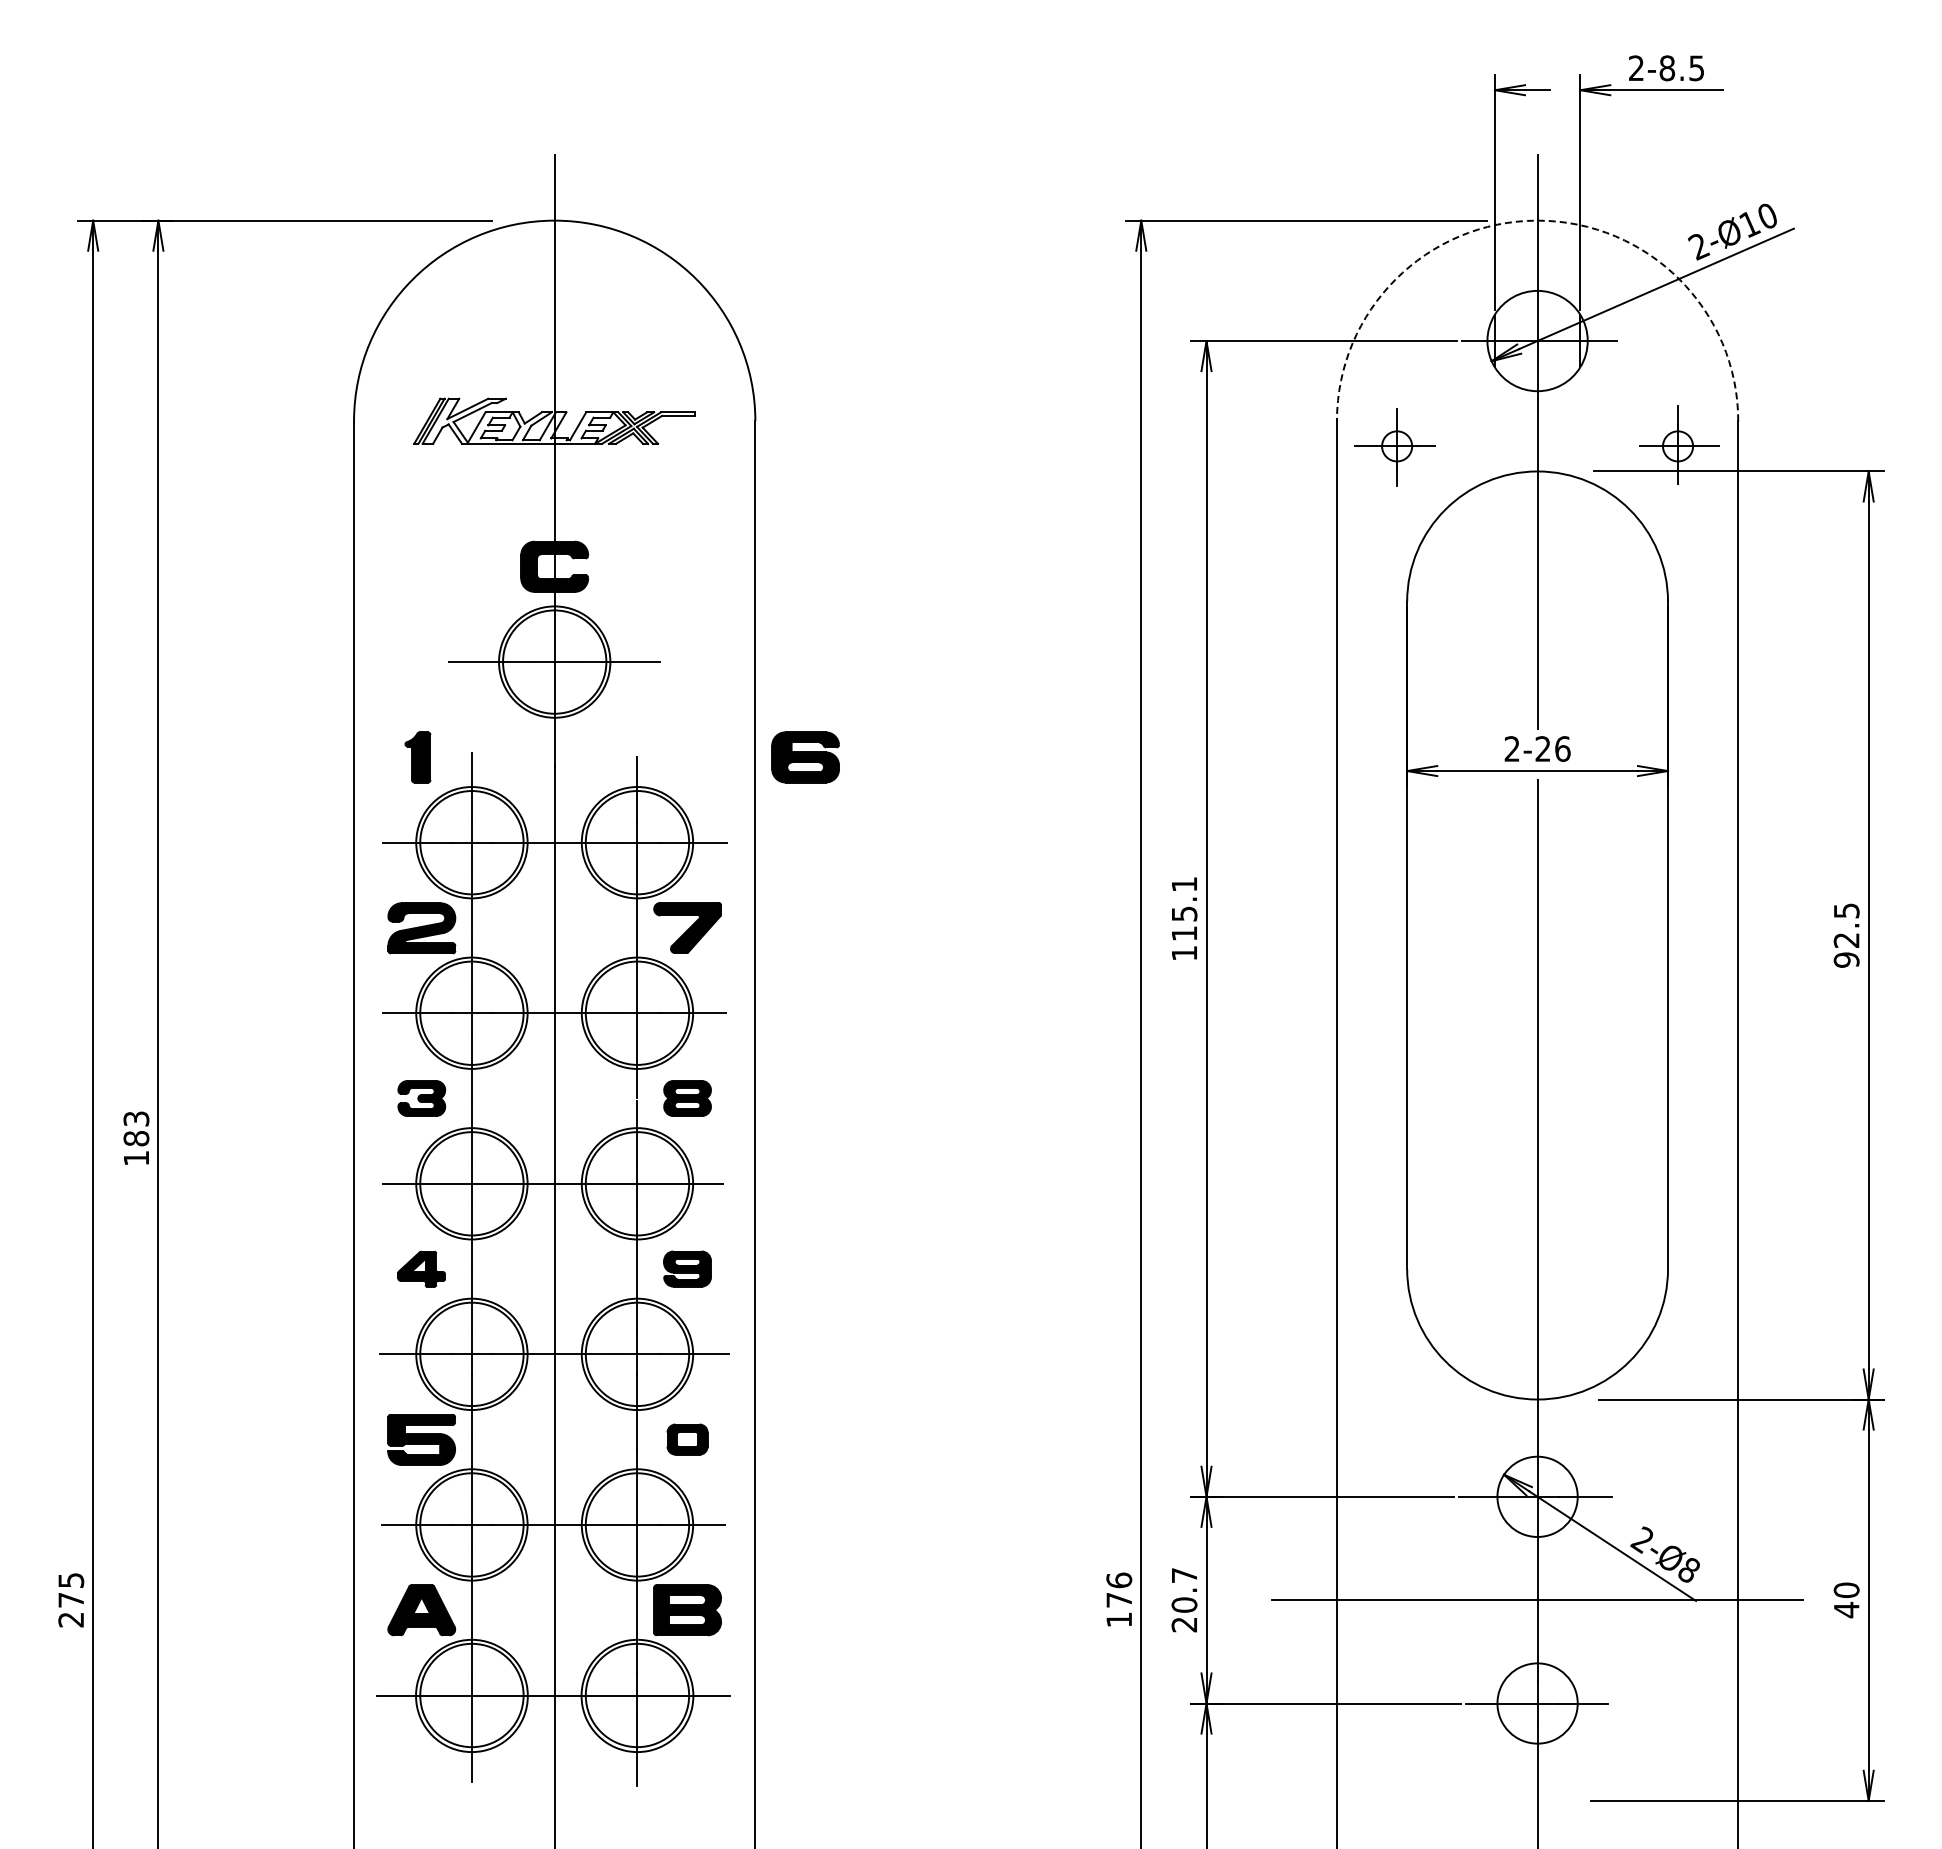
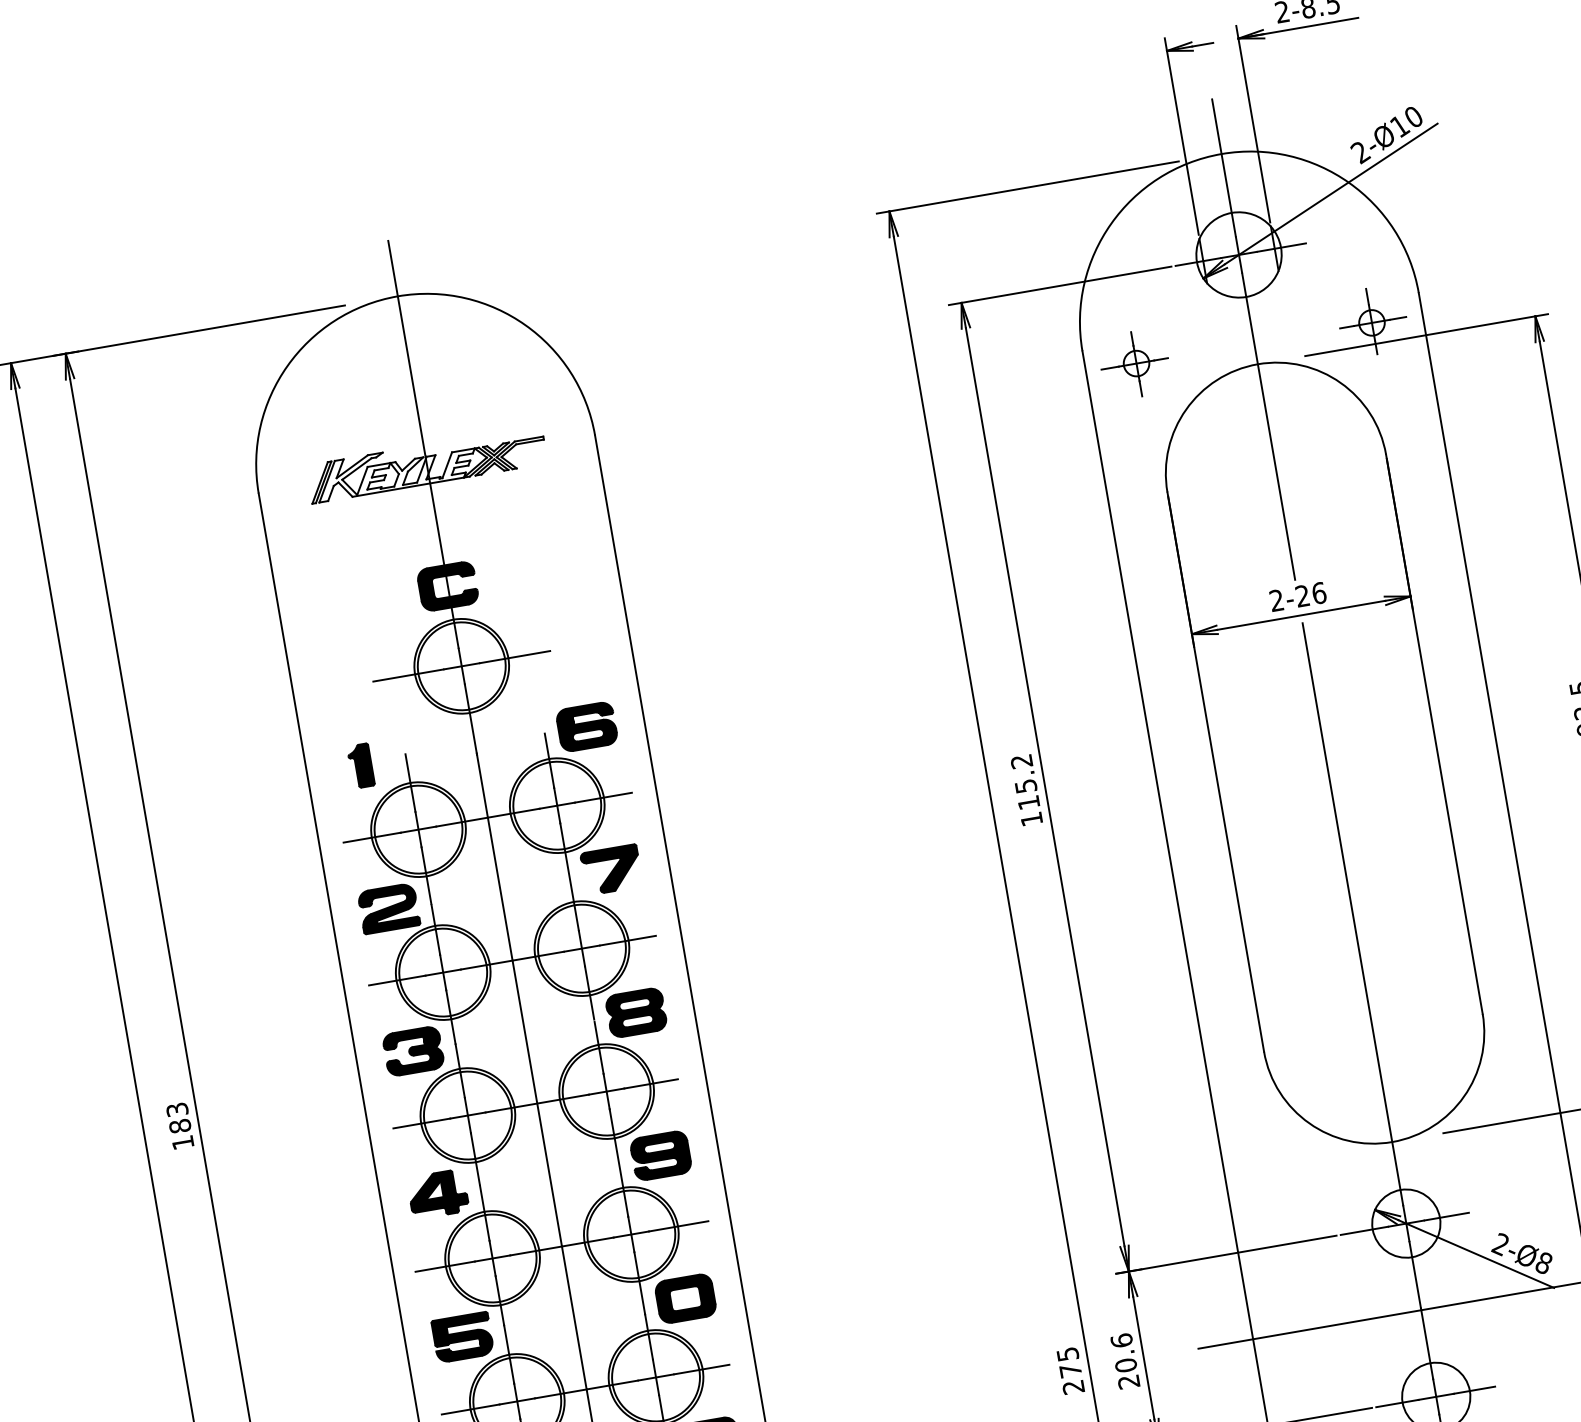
arc: (1537, 220) -> (1221, 153), dashed -> solid
part: (805, 757) -> (586, 727), moved
text: (1183, 884) -> (1020, 761), 115.1 -> 115.2
part: (421, 1098) -> (413, 1051), size x1.43
part: (687, 1098) -> (636, 1012), size x1.43
part: (687, 1268) -> (660, 1155), size x1.43
part: (421, 1269) -> (438, 1194), size x1.43
part: (687, 1439) -> (685, 1298), size x1.67
text: (1184, 1575) -> (1121, 1340), 20.7 -> 20.6
text: (1119, 1599) -> (1070, 1370), 176 -> 275

